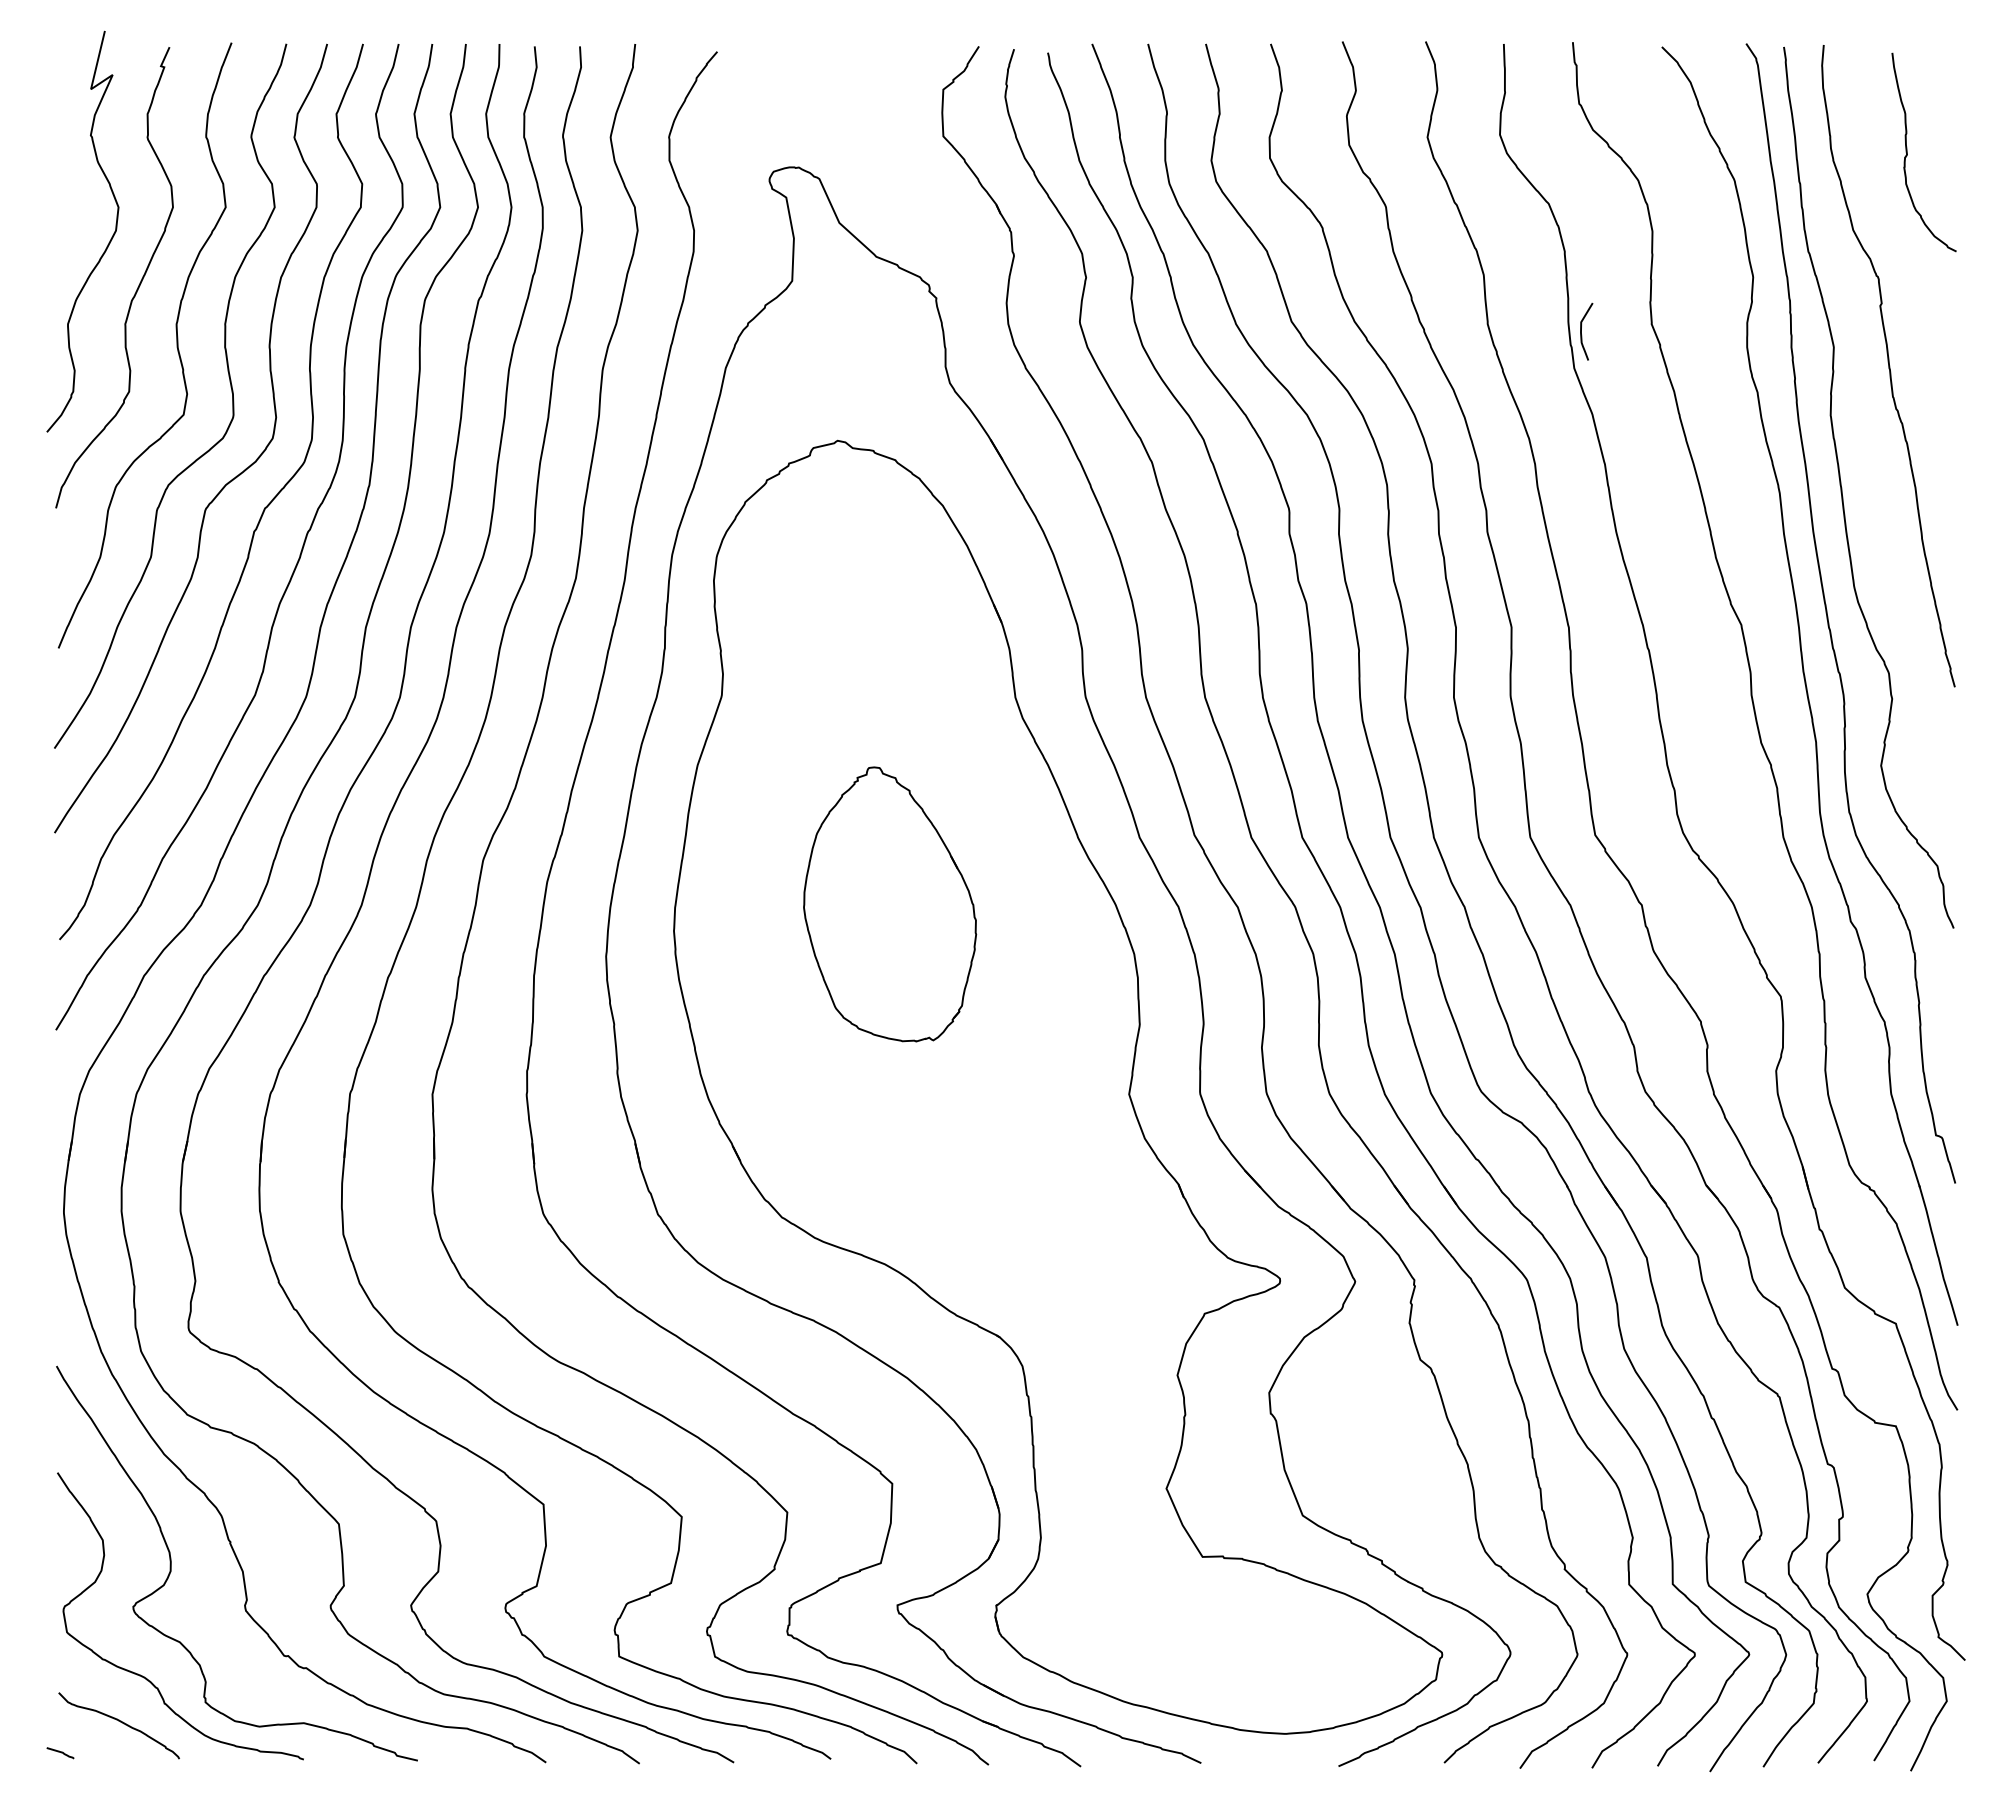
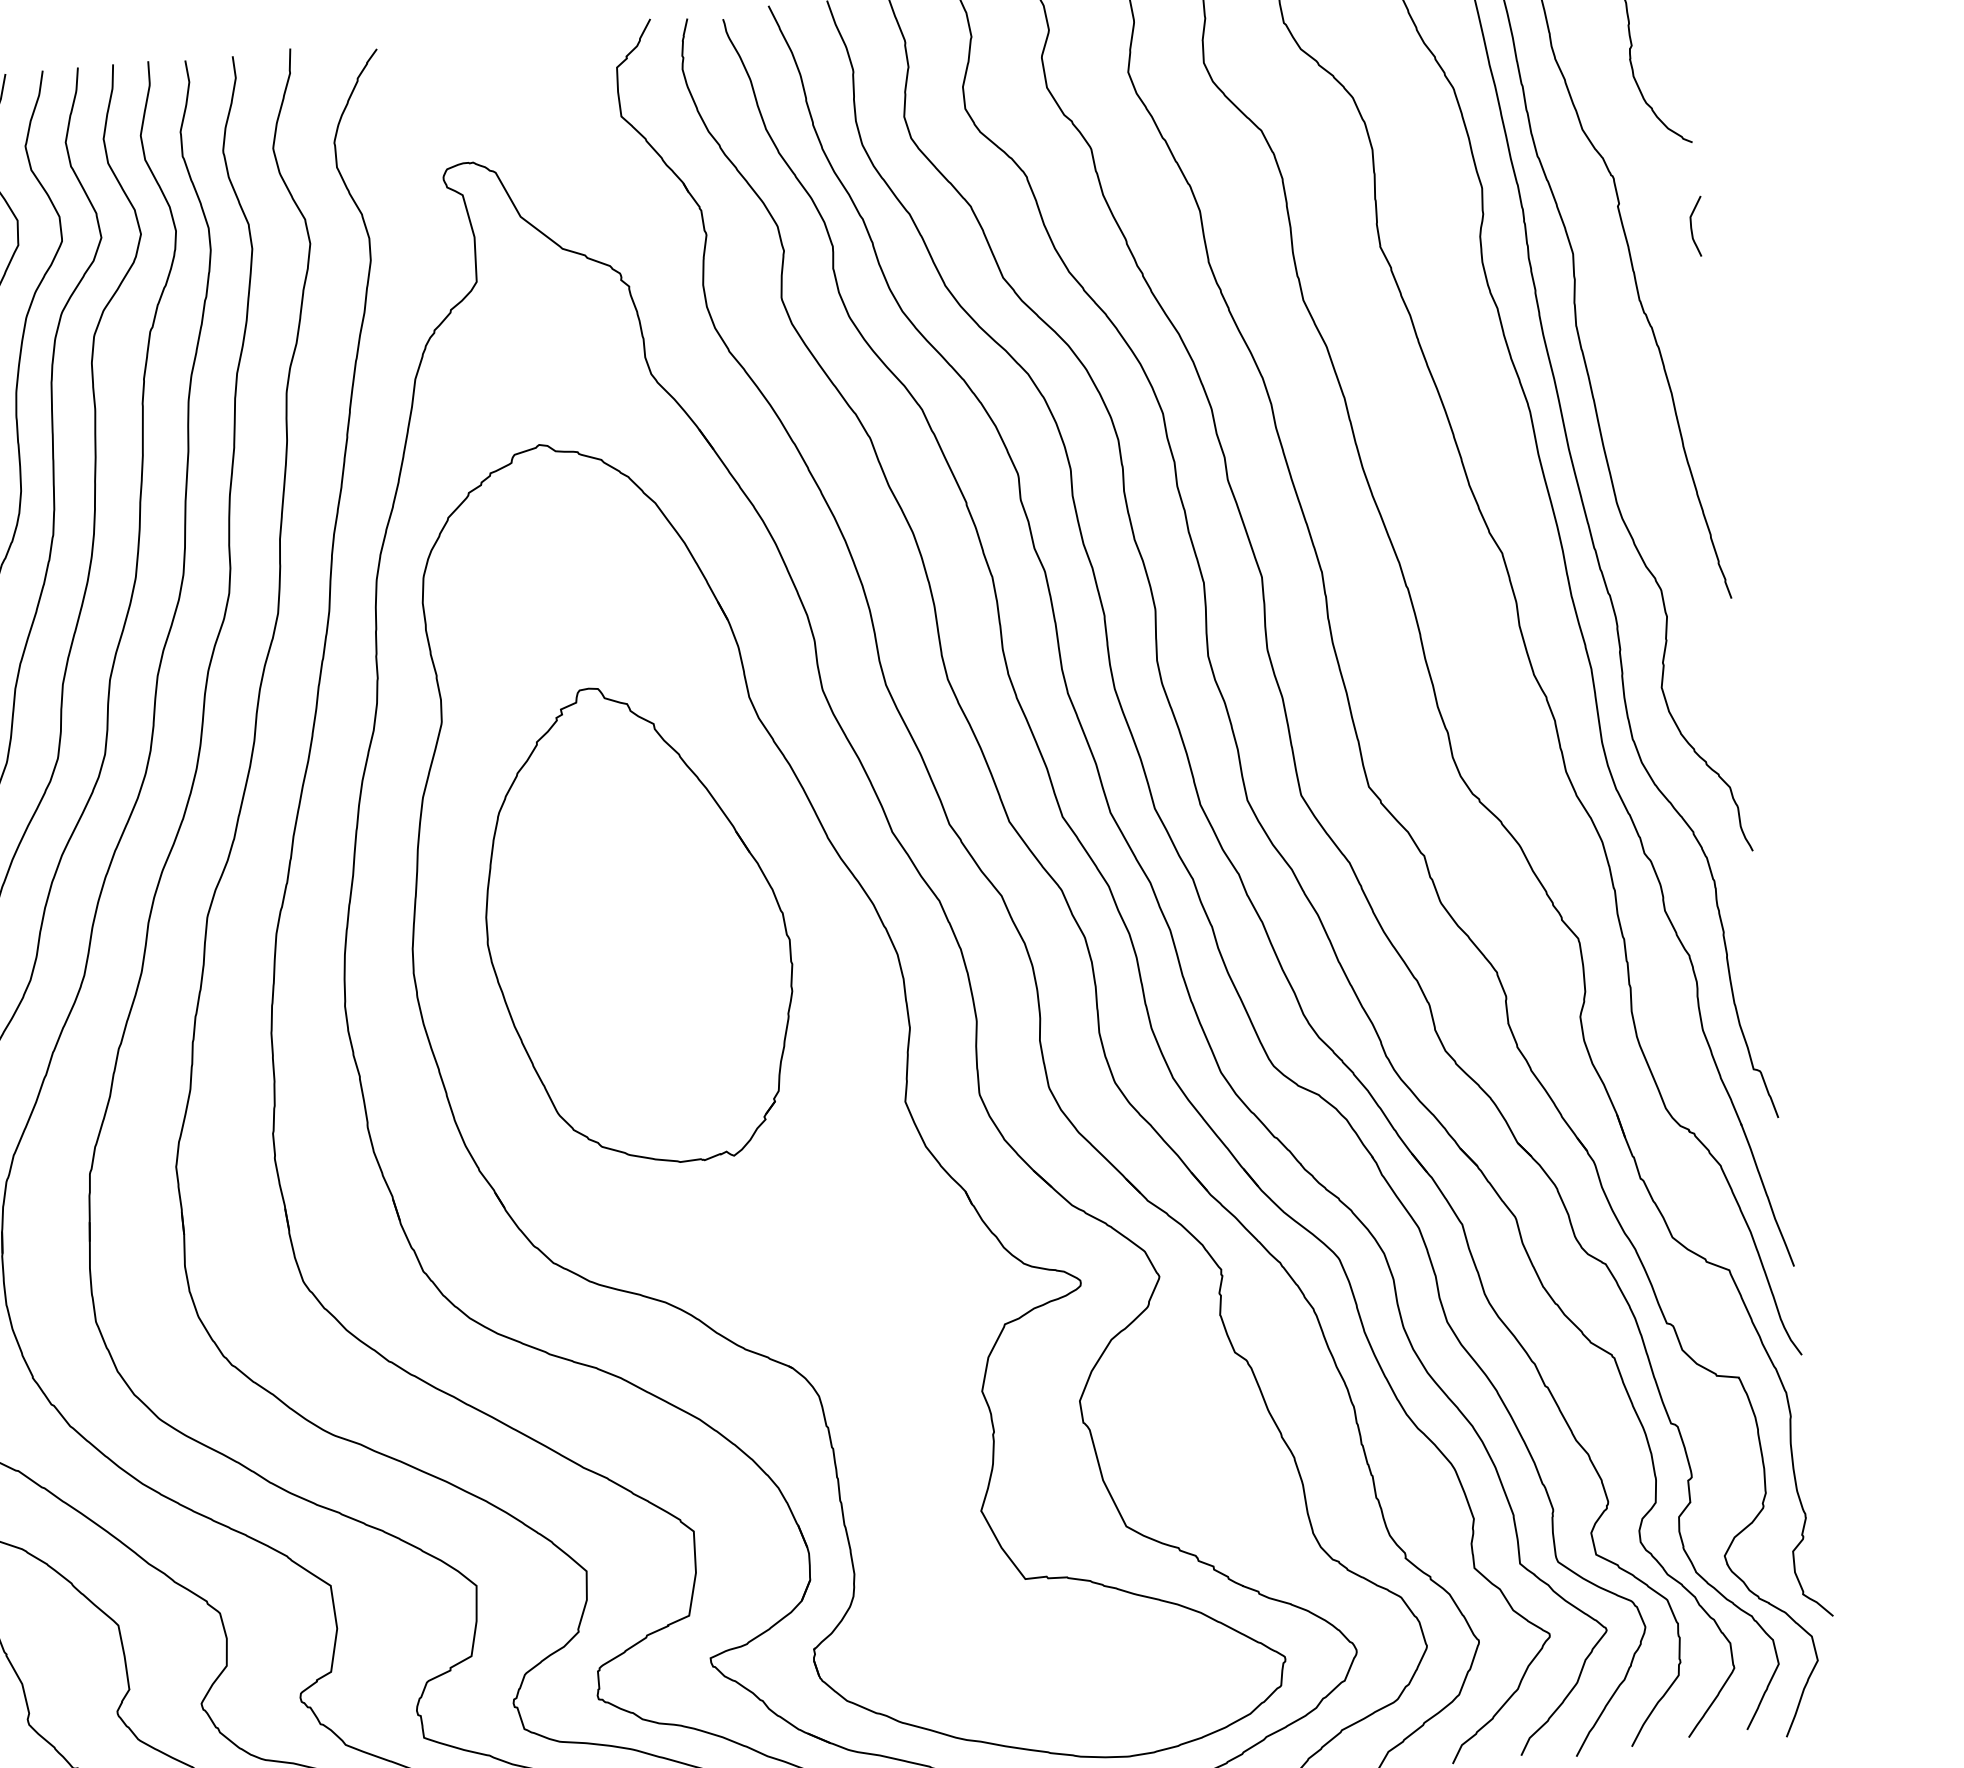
curve: (1581, 331) -> (1691, 226), moved
part: (889, 904) -> (636, 925), size x1.67

